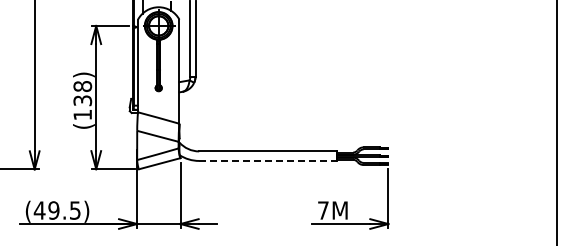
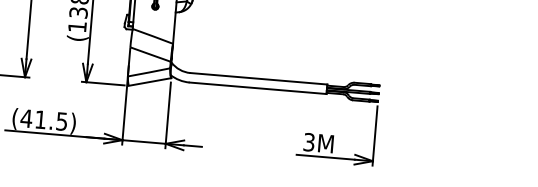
line: (267, 160) -> (257, 87), dashed -> solid
text: (53, 210) -> (40, 119), (49.5) -> (41.5)
text: (323, 210) -> (309, 142), 7M -> 3M

